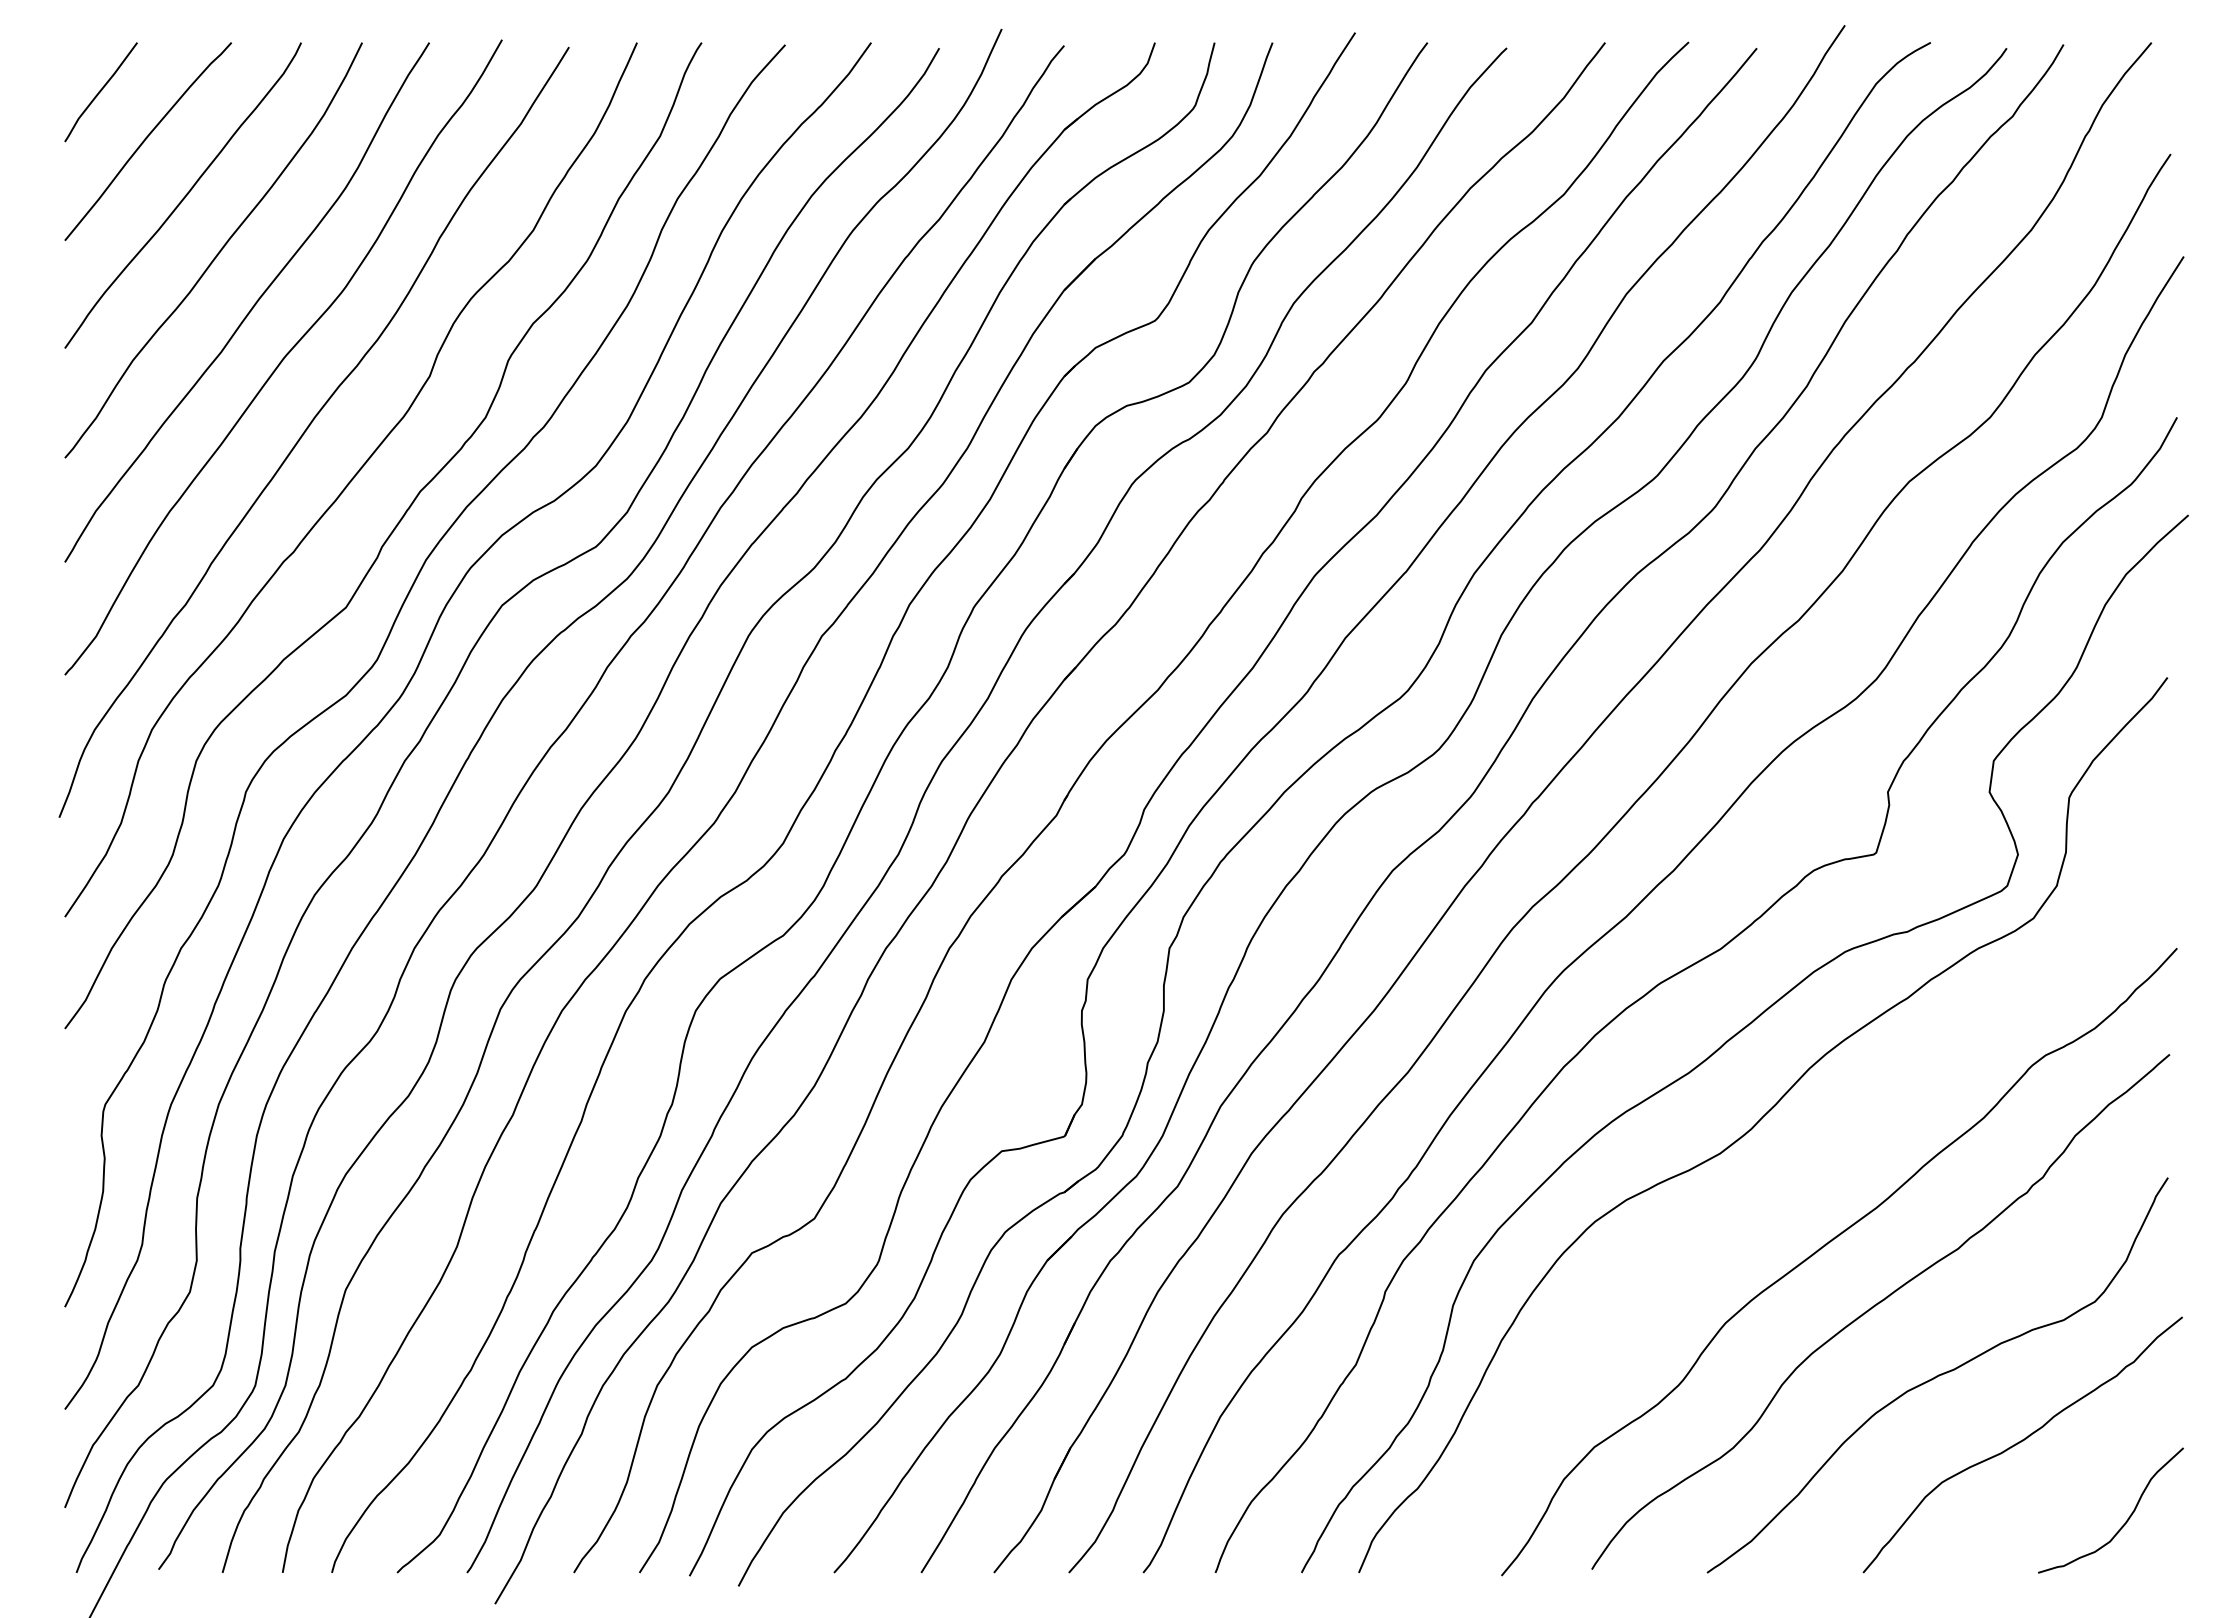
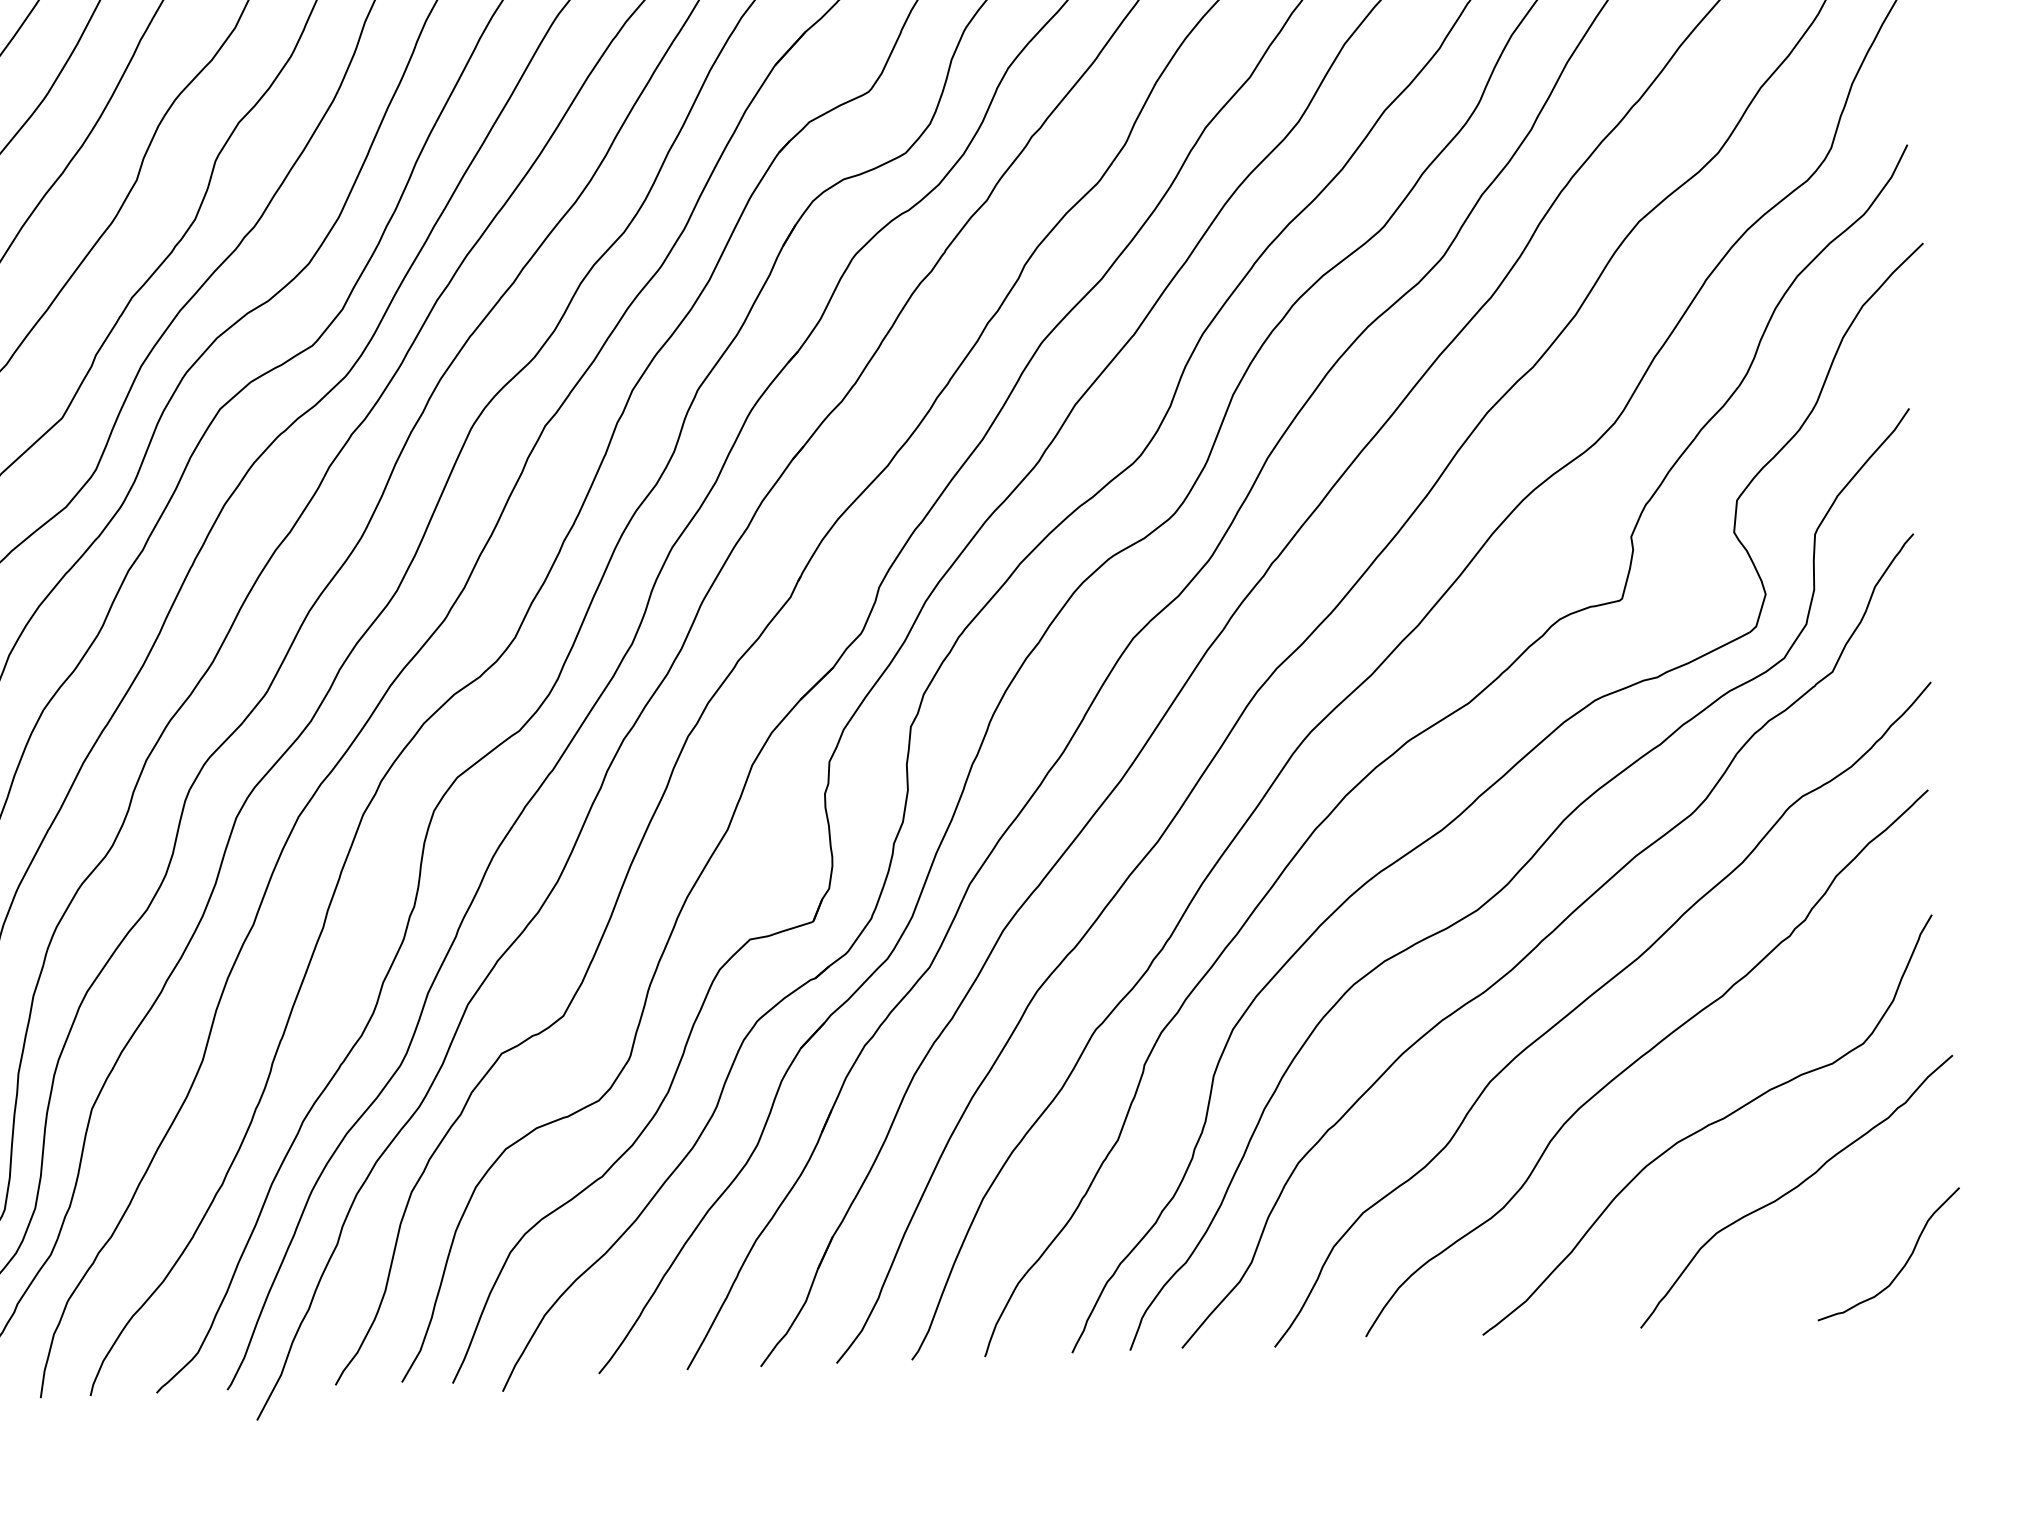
curve: (1785, 1185) -> (1544, 939), added

